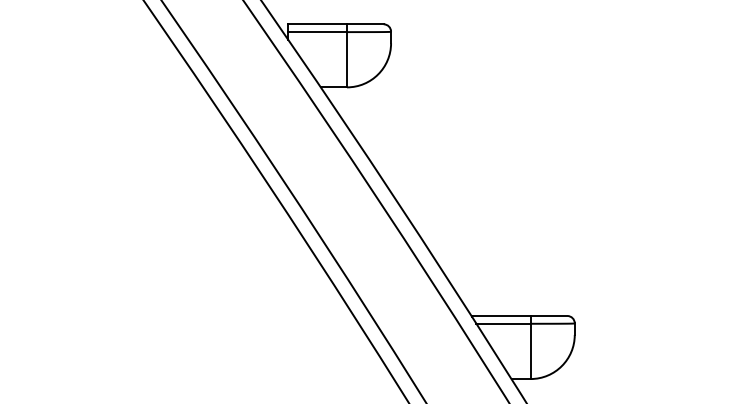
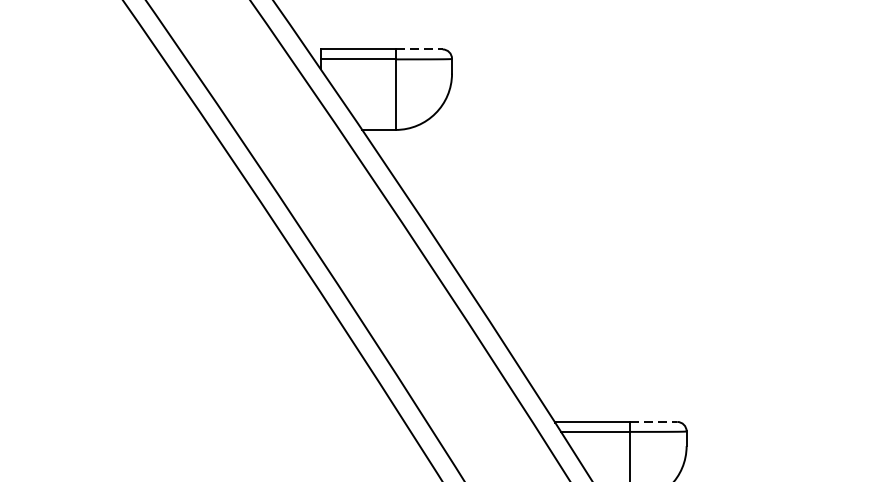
line: (365, 24) -> (419, 49), solid -> dashed
line: (549, 316) -> (654, 422), solid -> dashed

